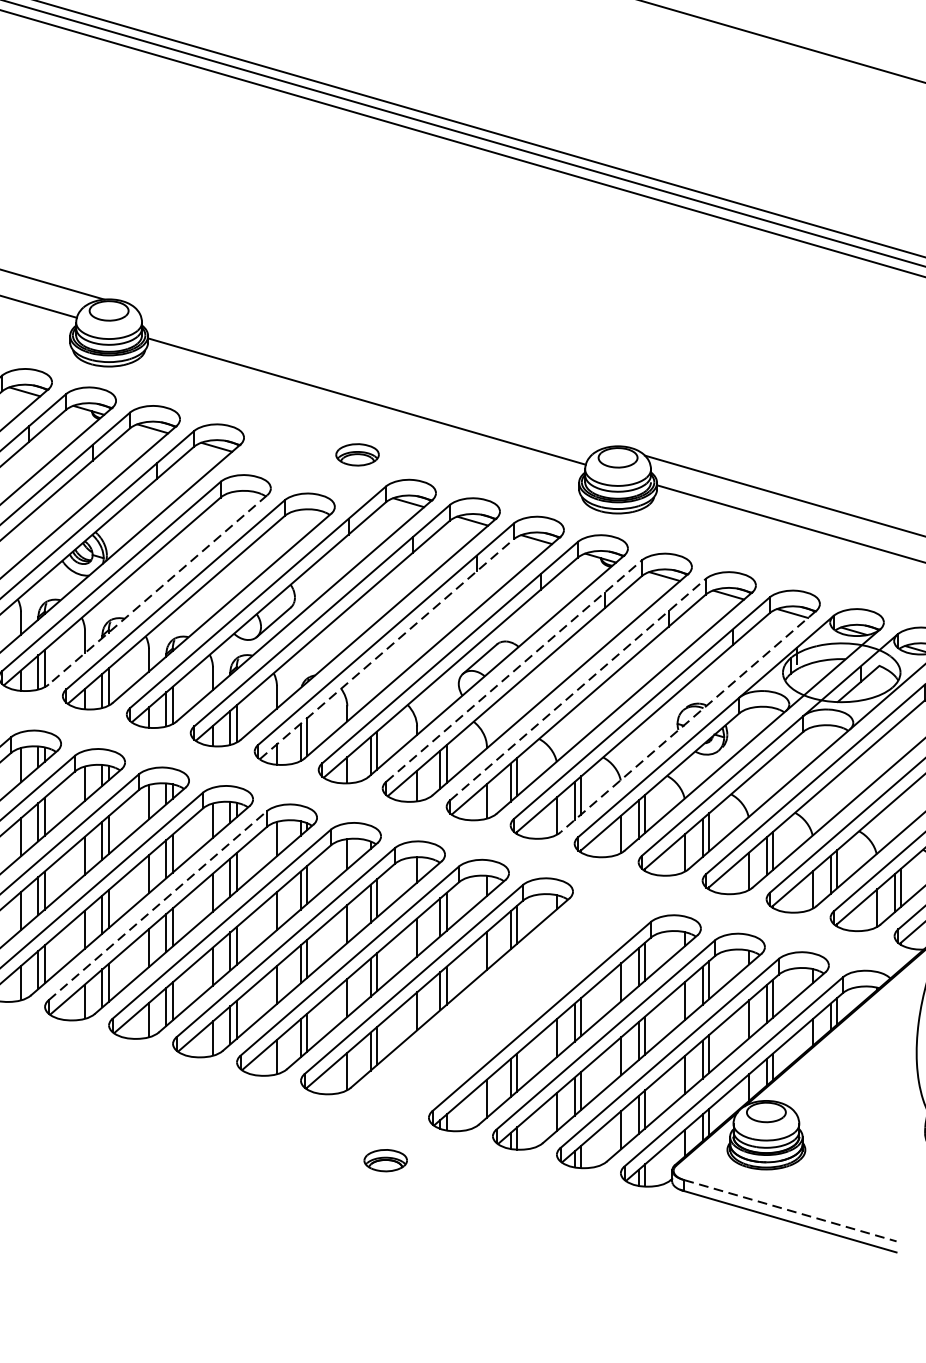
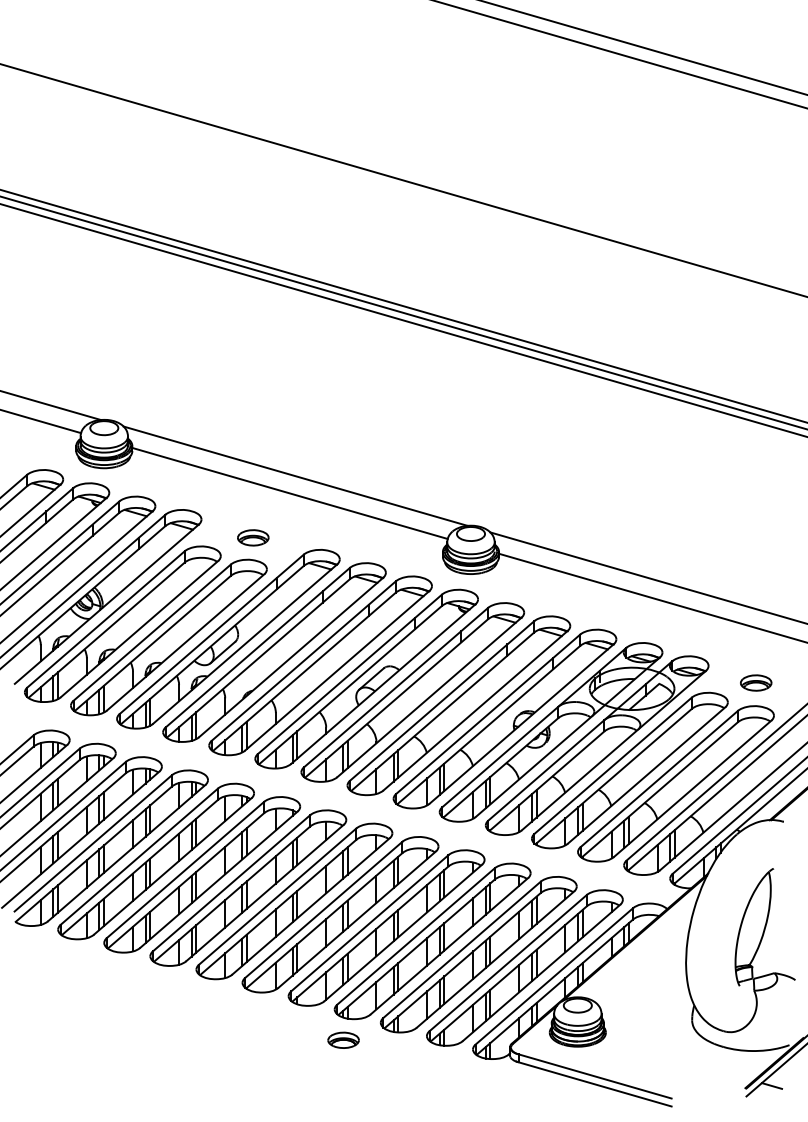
line: (374, 376) -> (295, 475), added
part: (357, 454) -> (253, 537), moved
line: (157, 590) -> (139, 629), dashed -> solid
line: (387, 648) -> (304, 671), dashed -> solid
line: (514, 670) -> (396, 687), dashed -> solid
line: (578, 688) -> (442, 700), dashed -> solid
line: (688, 720) -> (521, 723), dashed -> solid
line: (157, 905) -> (139, 856), dashed -> solid
part: (500, 1004) -> (386, 927), added
part: (385, 1159) -> (343, 1039), moved
line: (790, 1210) -> (595, 1076), dashed -> solid

